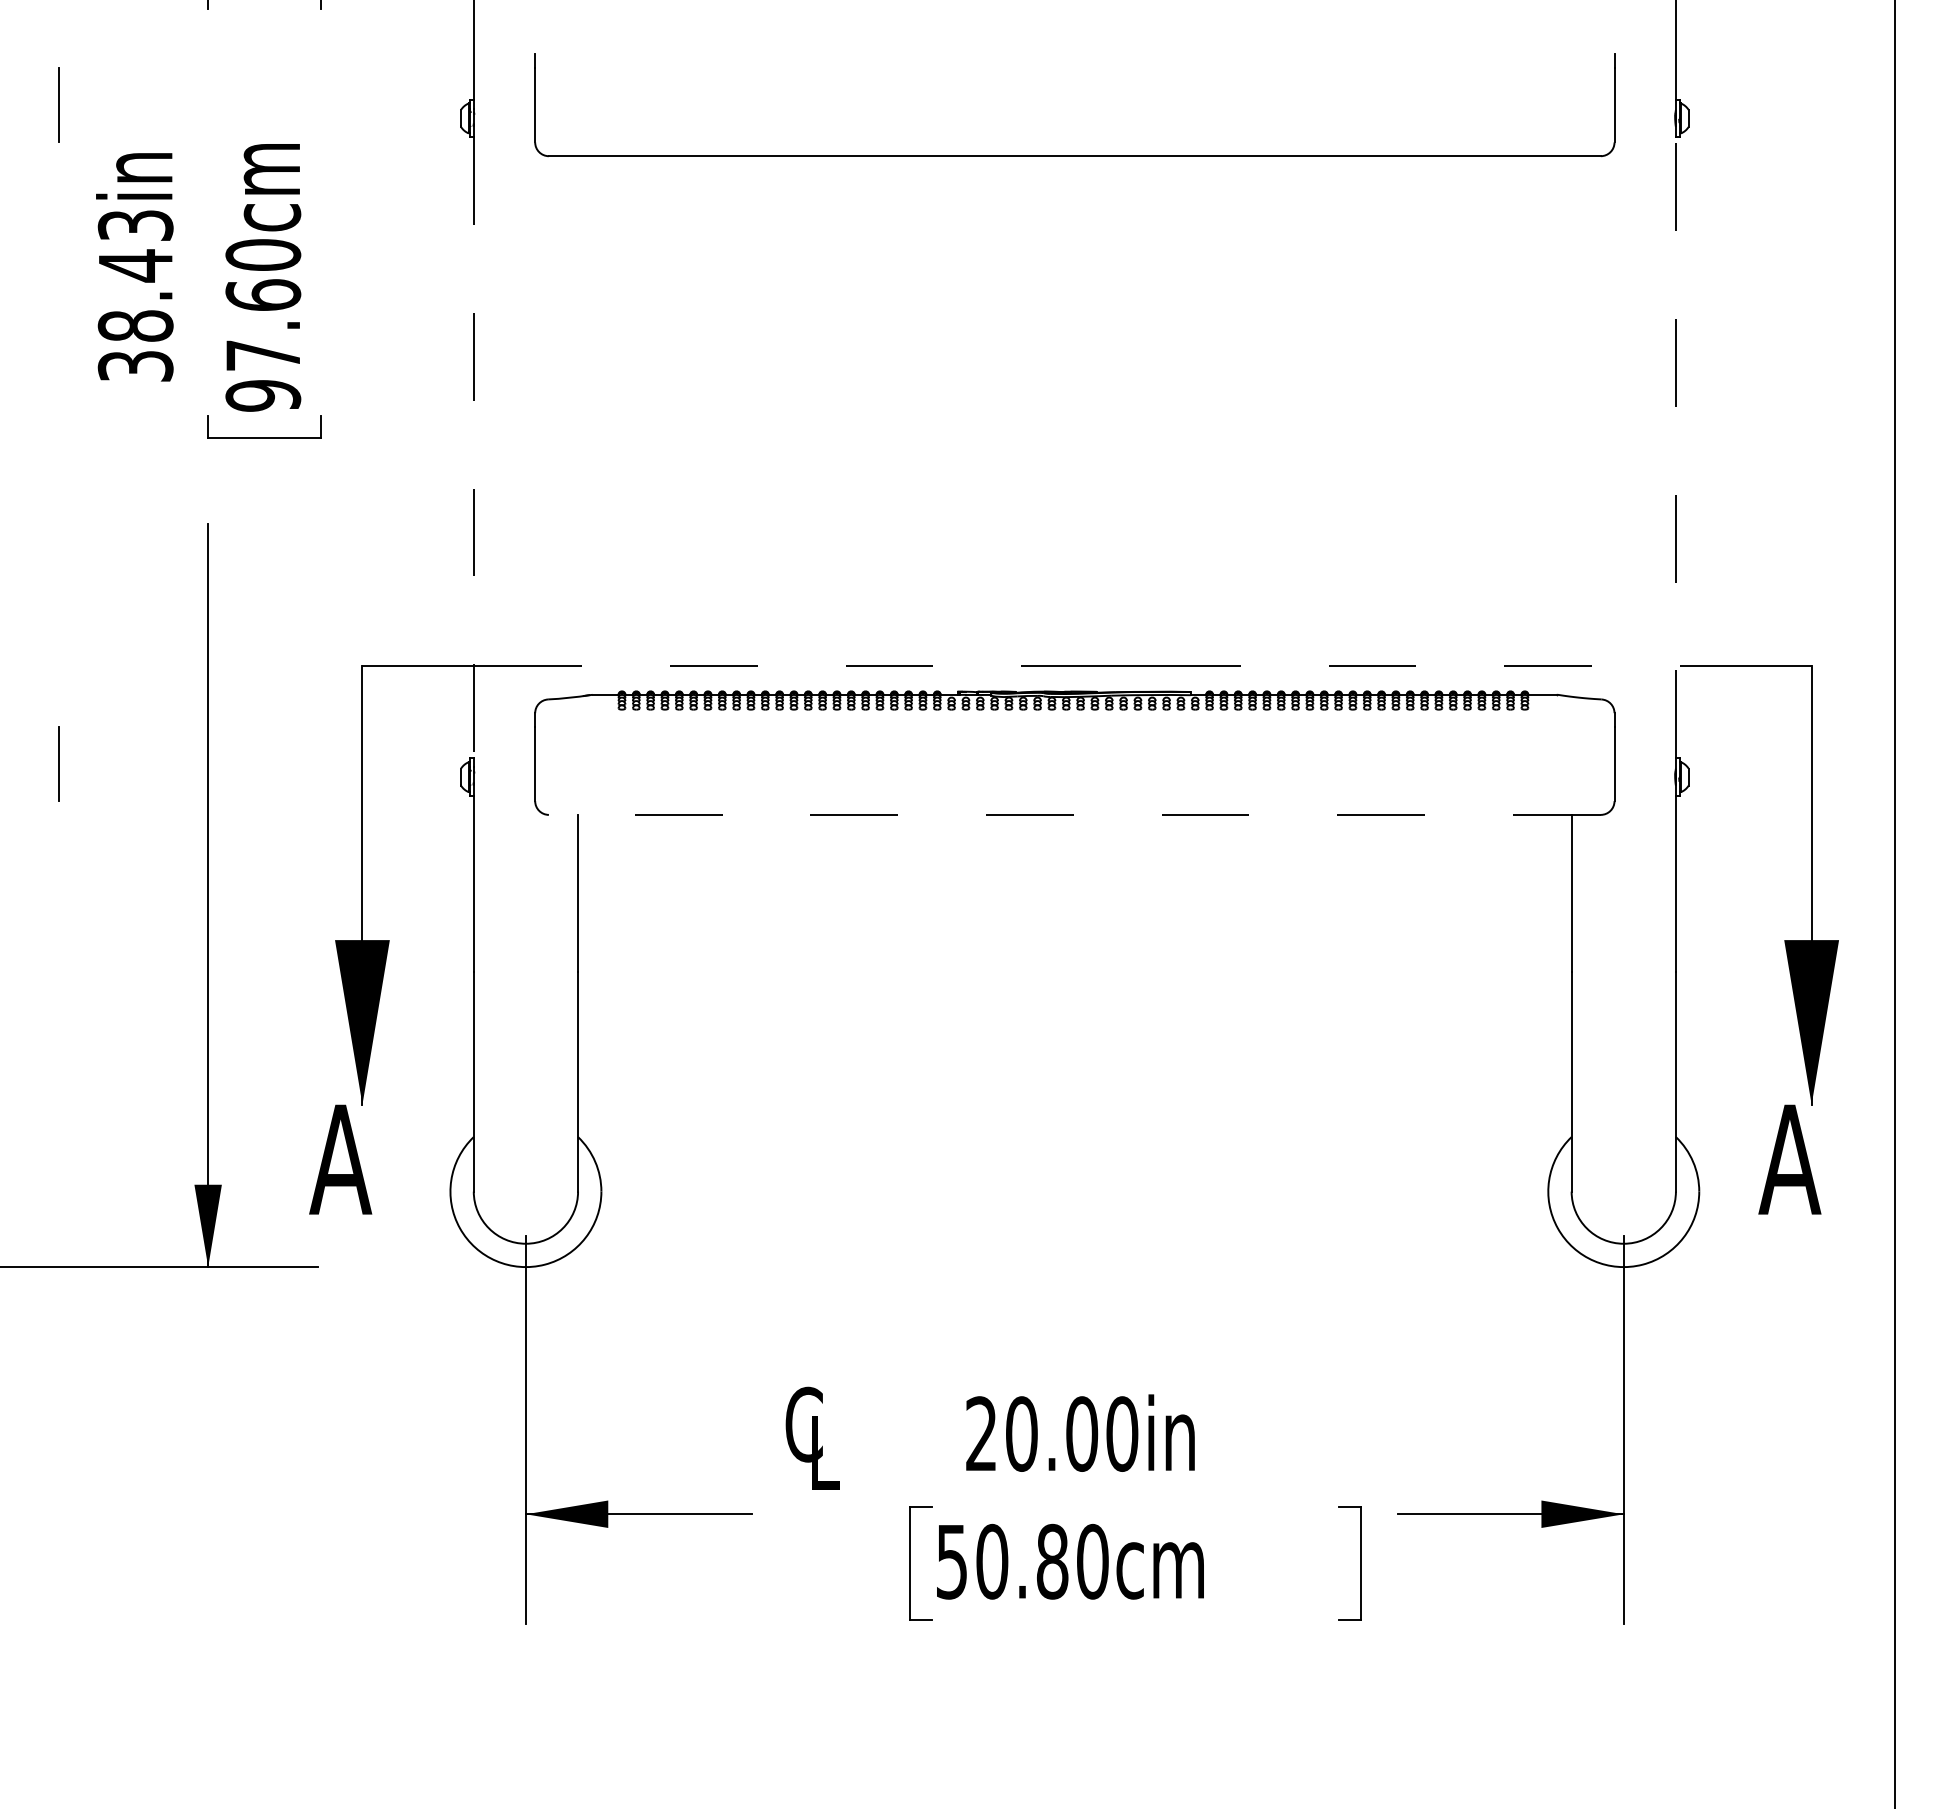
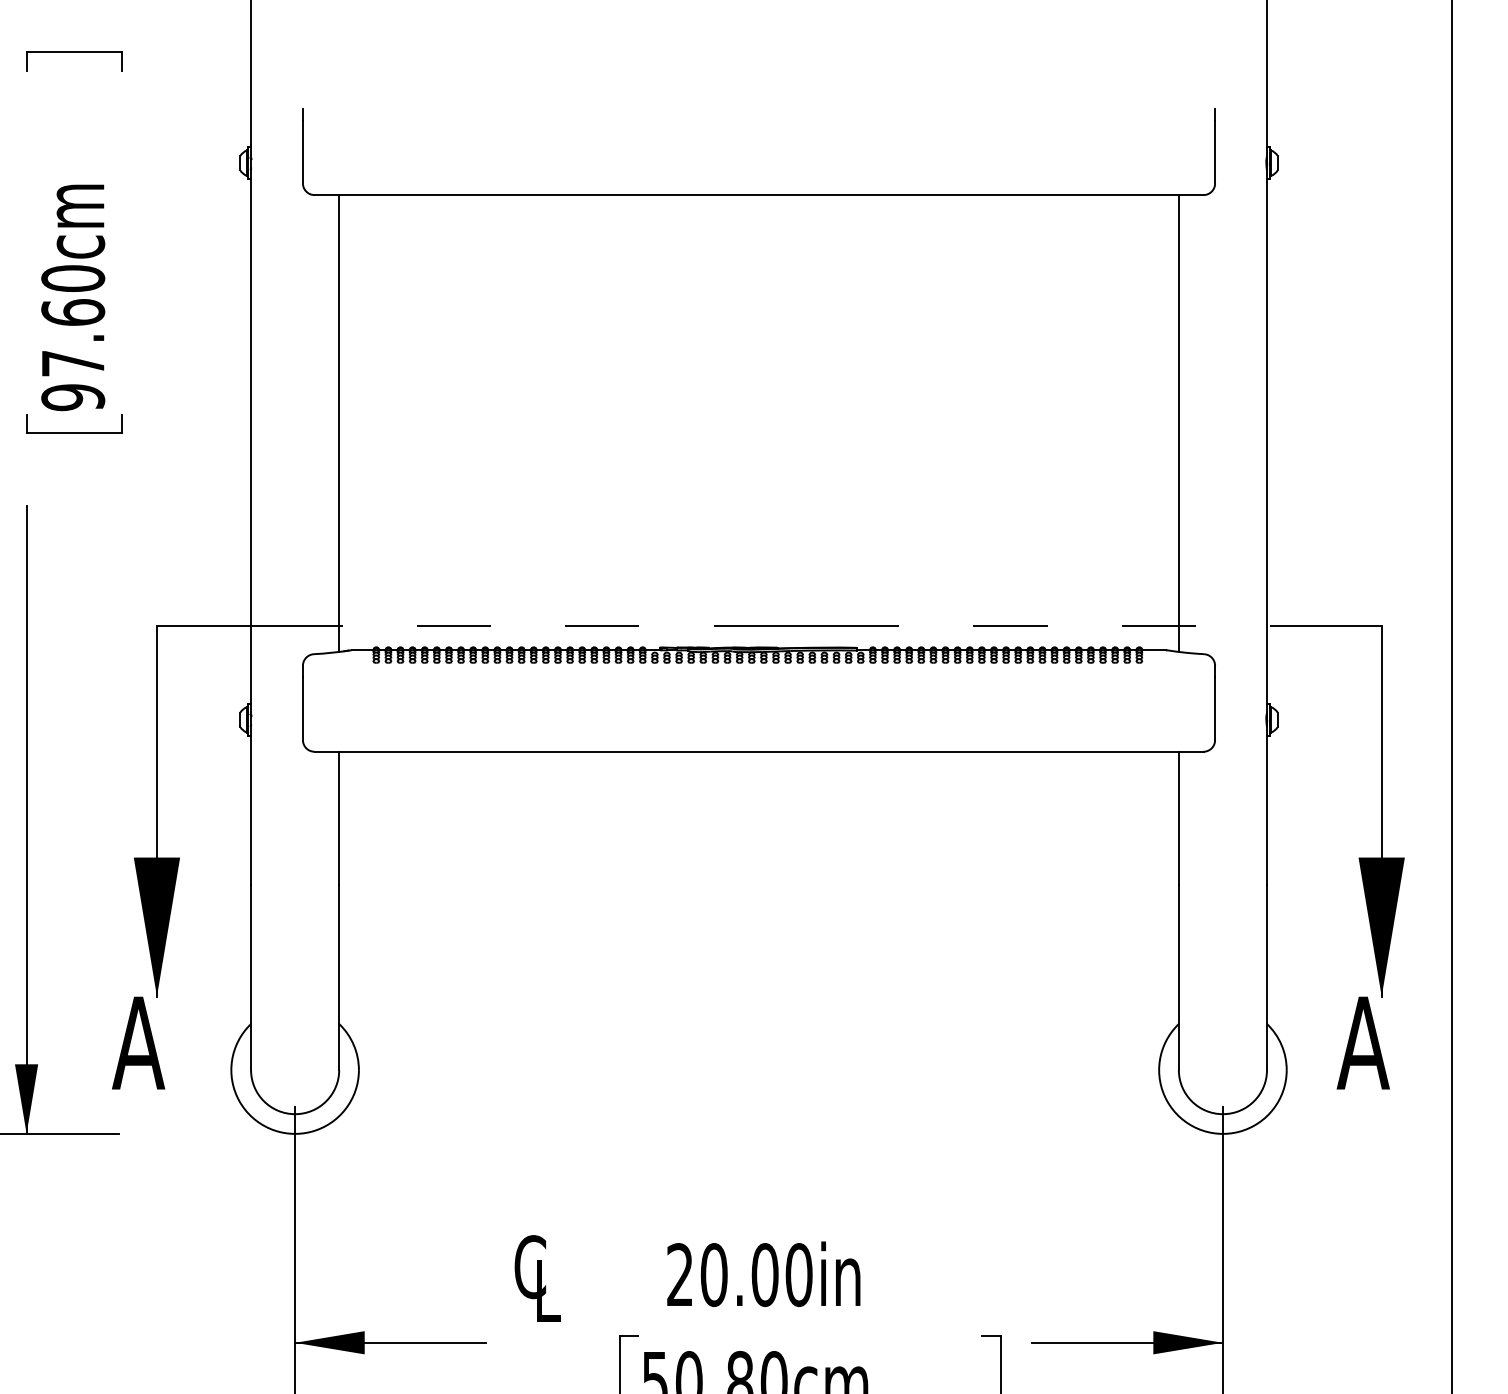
line: (578, 426) -> (339, 423), added
line: (1571, 426) -> (1178, 423), added
line: (1675, 447) -> (1266, 441), dashed -> solid
line: (473, 448) -> (250, 442), dashed -> solid
line: (1074, 814) -> (758, 751), dashed -> solid

